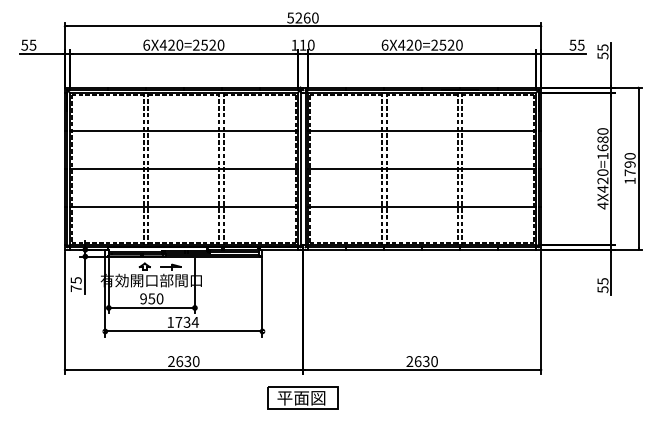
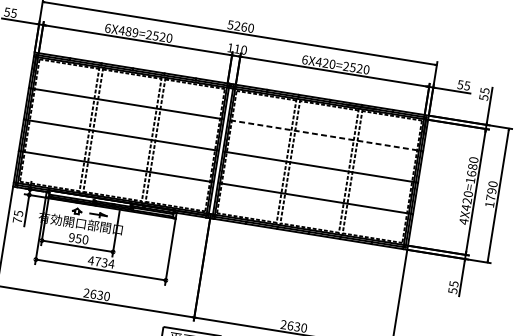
text: (175, 44) -> (131, 31), 6X420=2520 -> 6X489=2520
line: (422, 130) -> (324, 135), solid -> dashed
text: (170, 322) -> (90, 260), 1734 -> 4734

